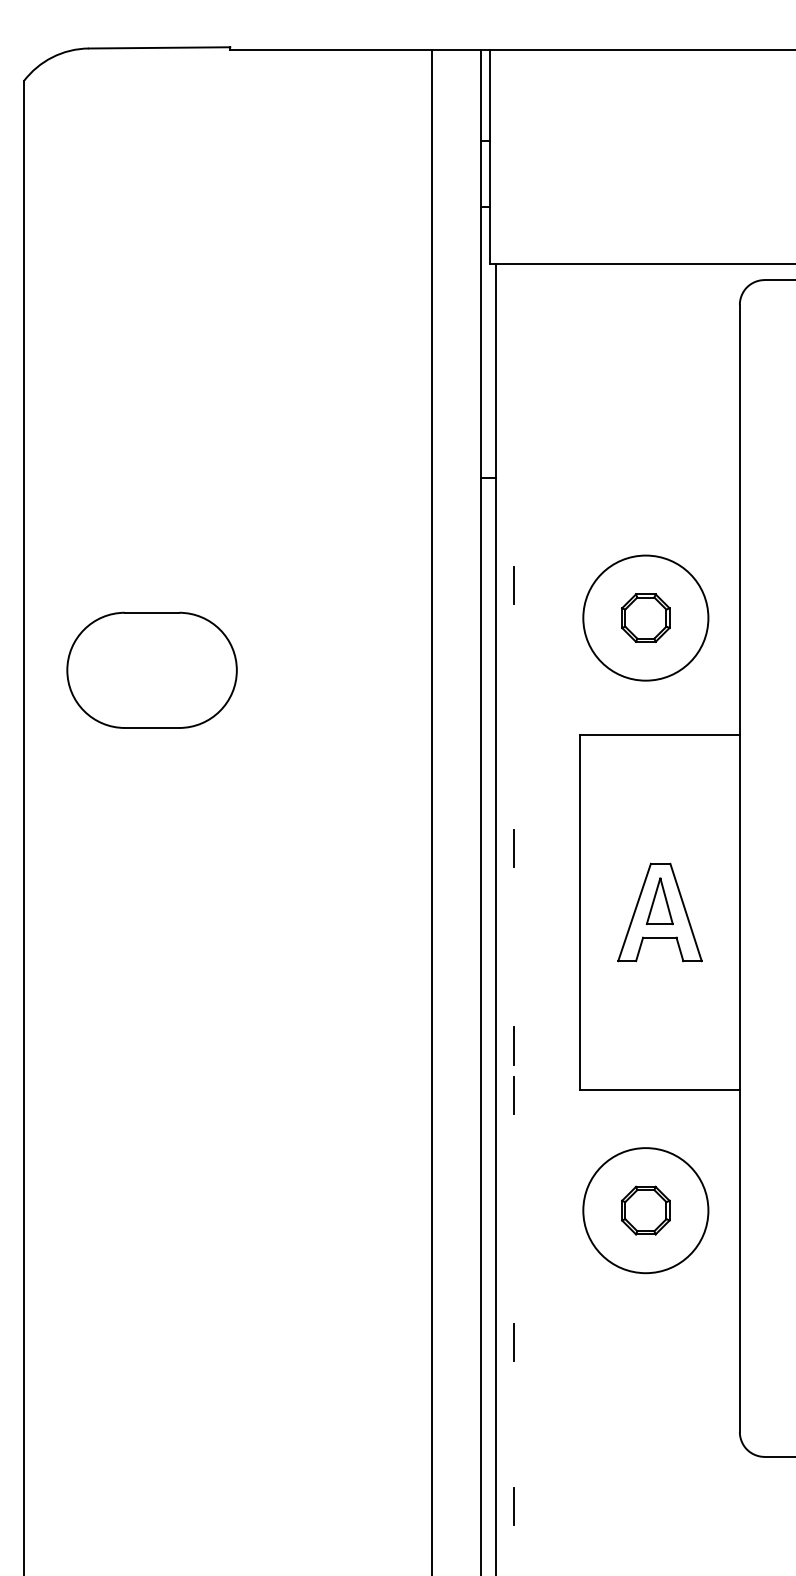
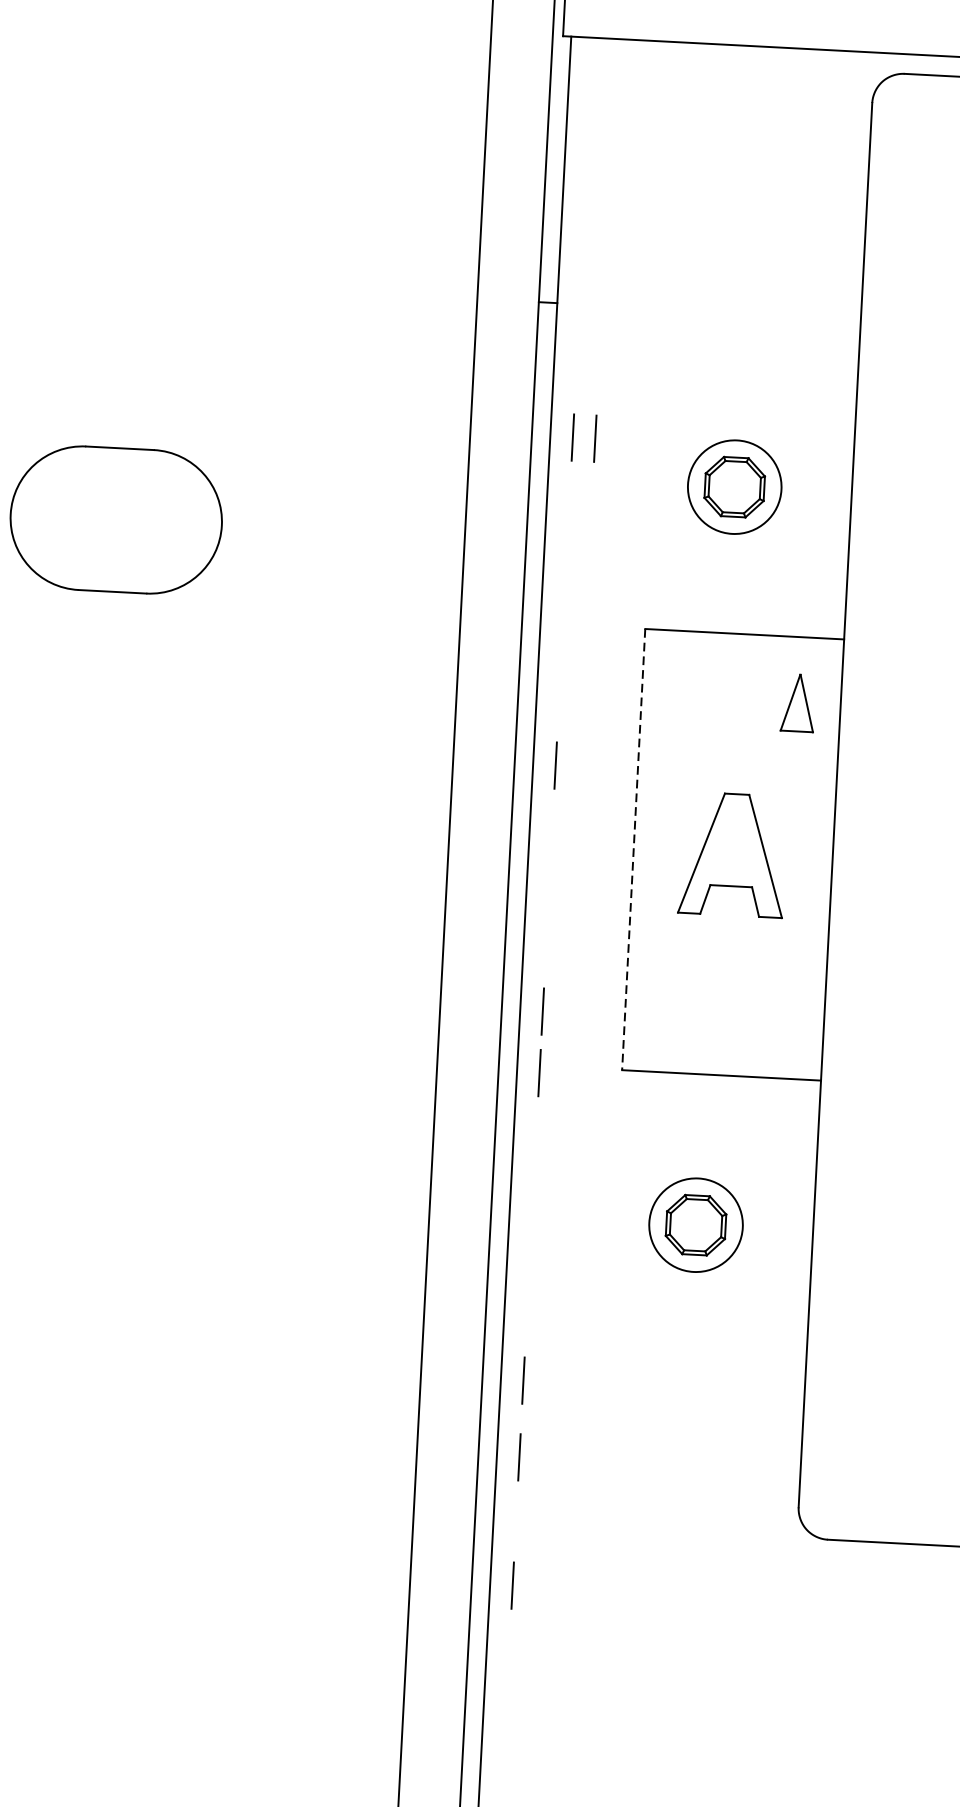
line: (531, 585) -> (594, 439), added
circle: (645, 617) -> (734, 486), size x0.6
part: (659, 901) -> (797, 703), moved
line: (580, 913) -> (634, 850), solid -> dashed
circle: (645, 1210) -> (695, 1225), size x0.6
line: (513, 1403) -> (518, 1456), added

